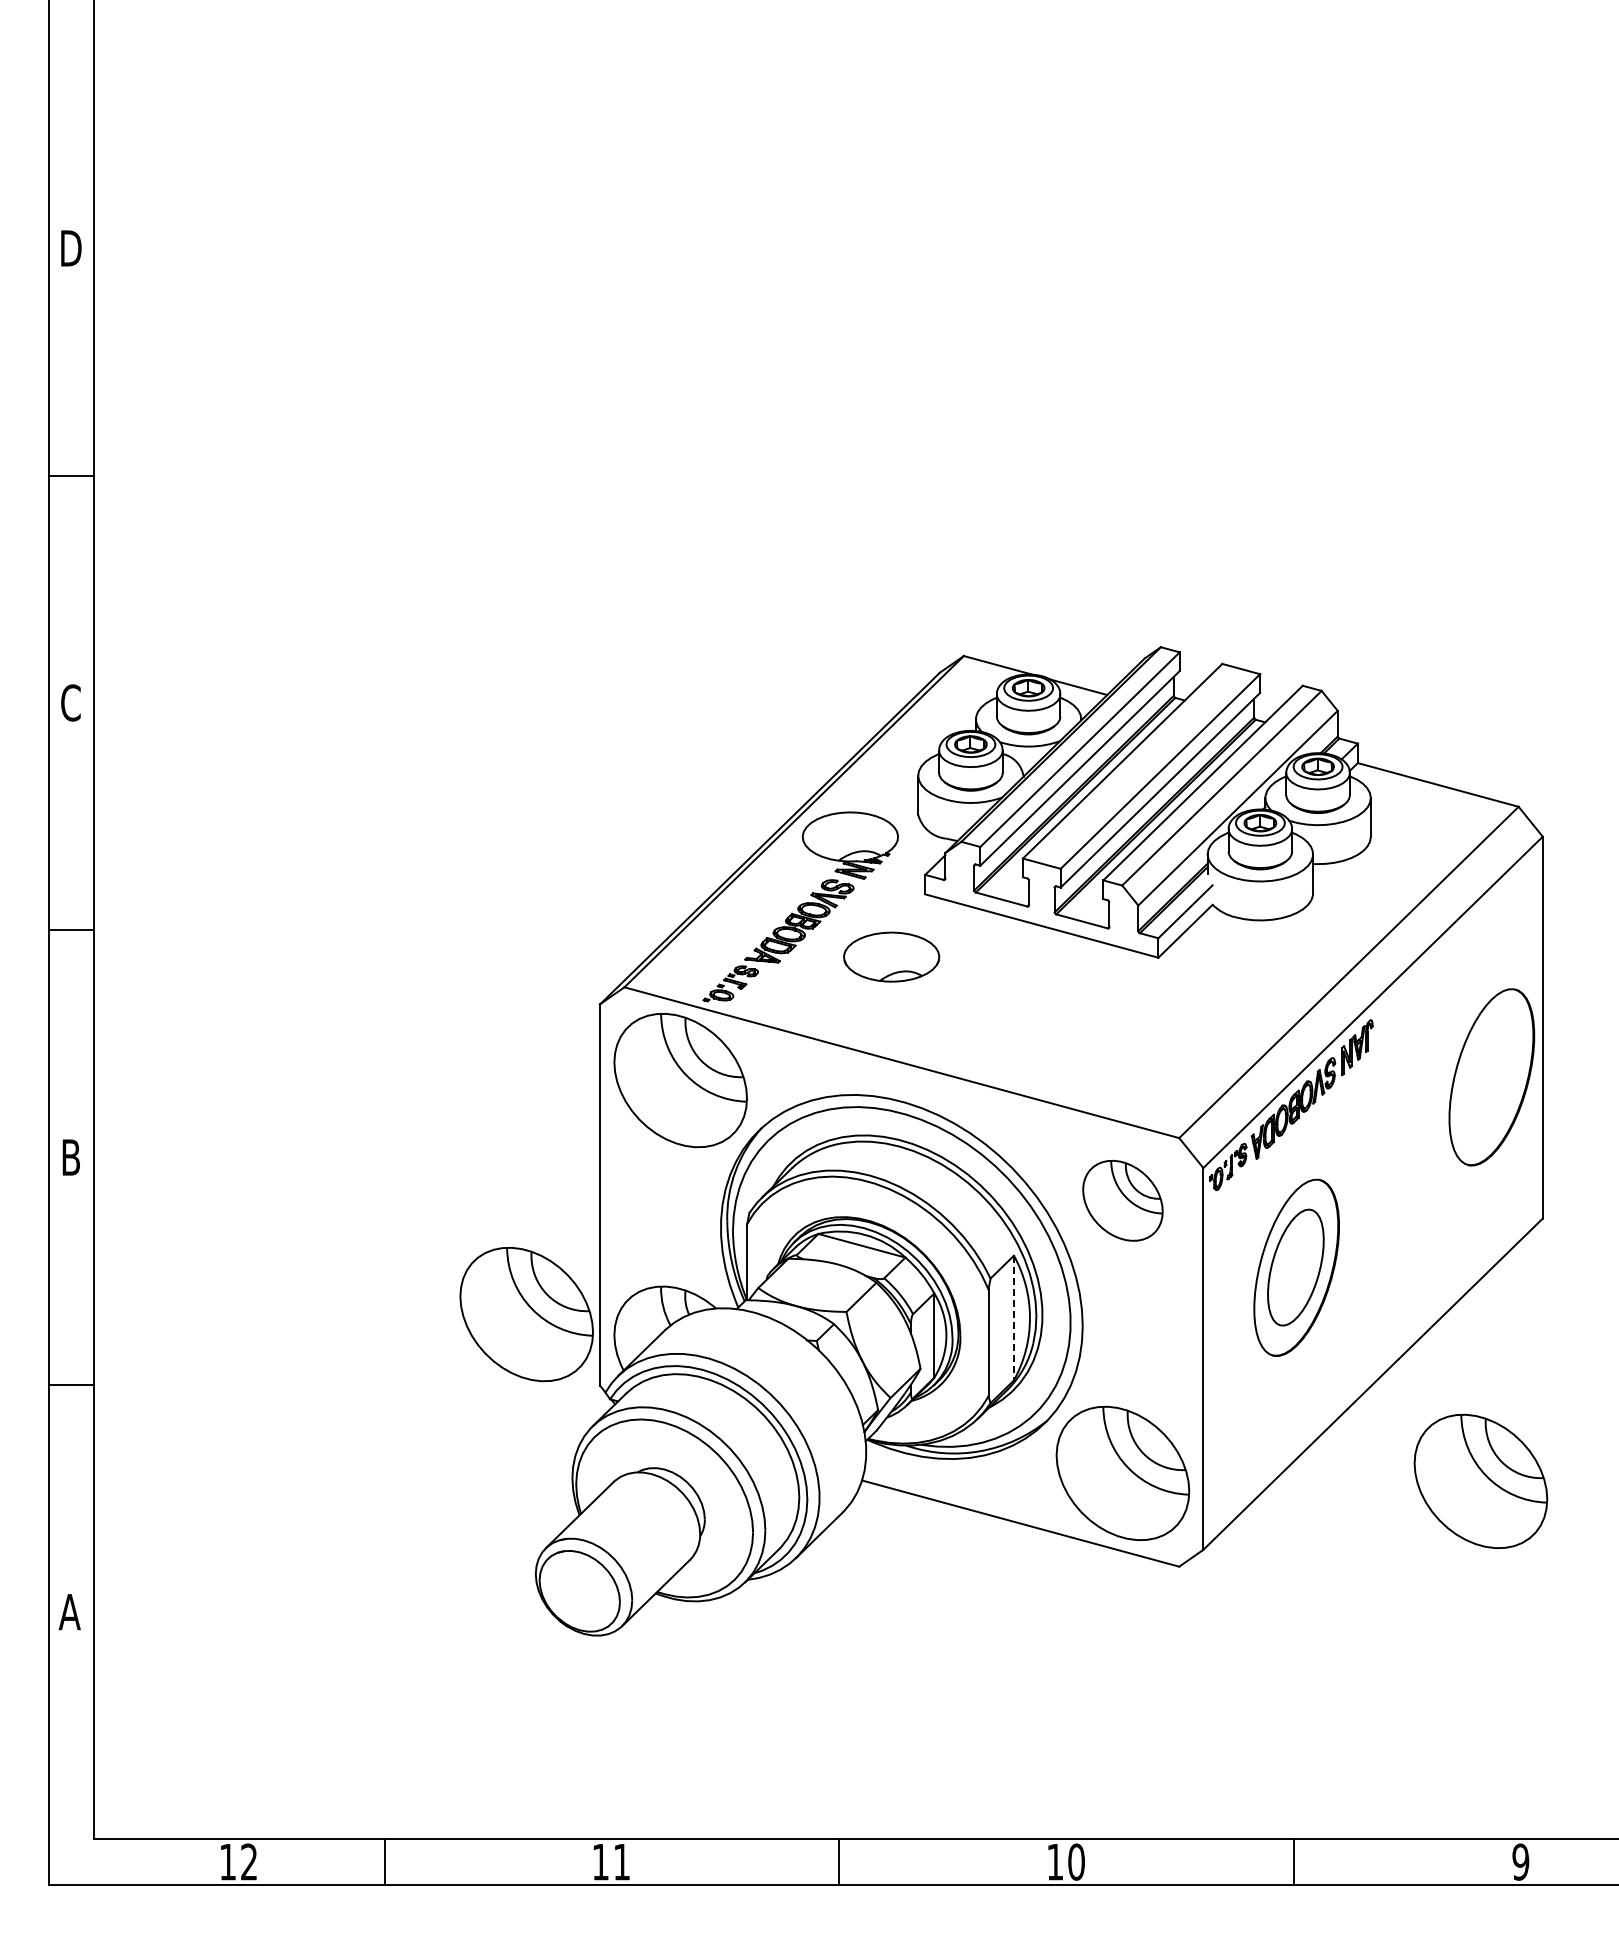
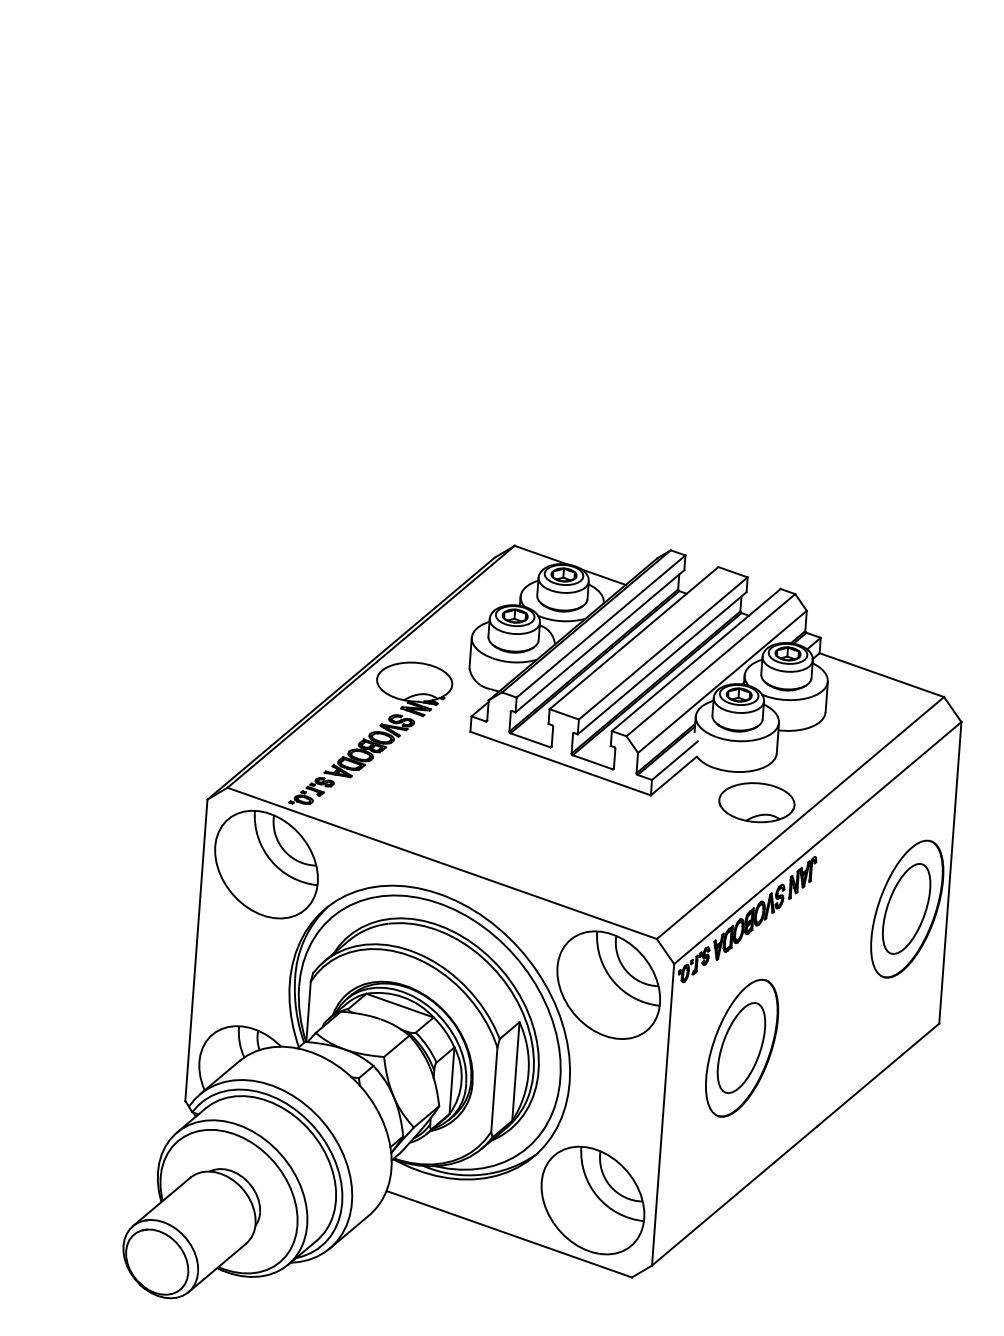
part: (891, 956) -> (756, 802), moved
part: (1490, 1076) -> (906, 908), added
part: (1122, 1200) -> (608, 984), size x1.67
part: (526, 1314) -> (131, 1040), removed
line: (1013, 1318) -> (515, 1071), dashed -> solid
part: (1480, 1480) -> (874, 1226), removed

